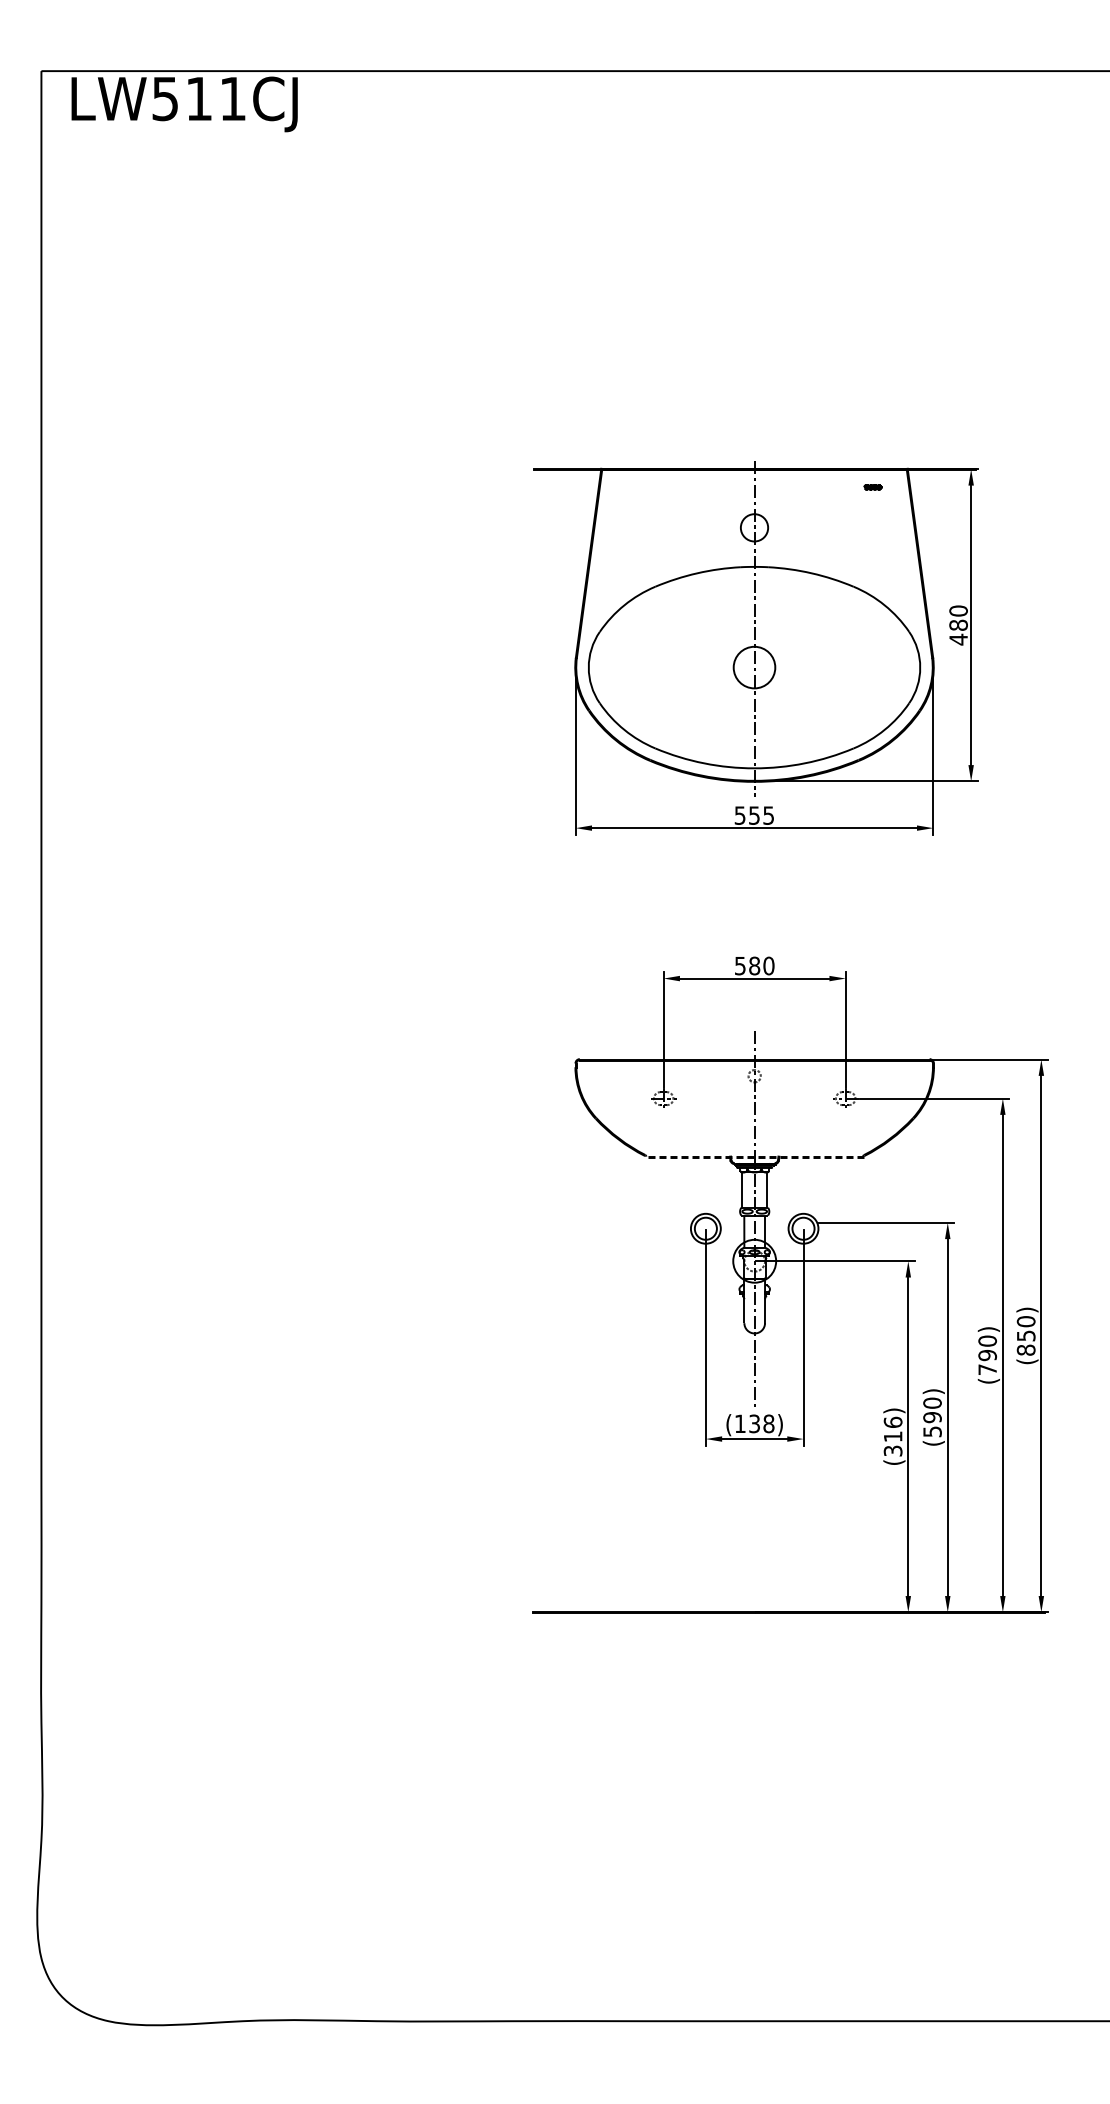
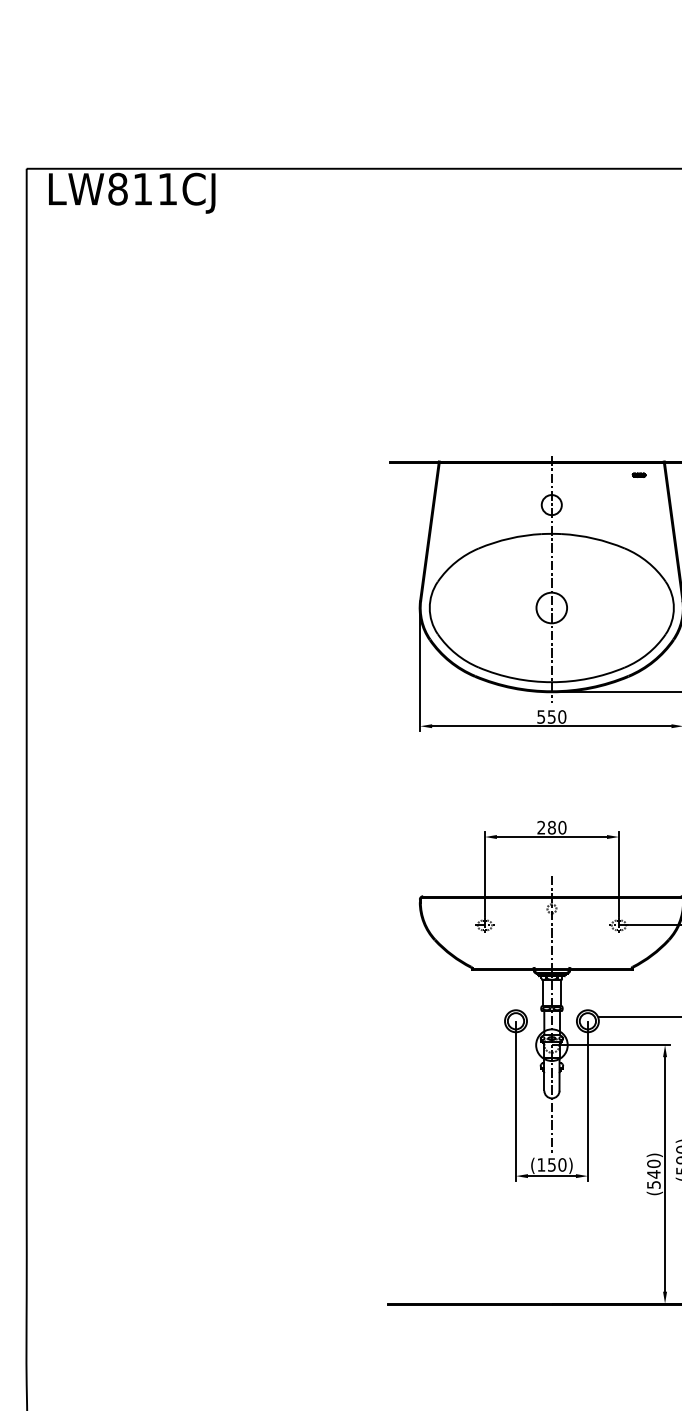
text: (165, 98) -> (118, 188), LW511CJ -> LW811CJ
text: (768, 815) -> (562, 716), 555 -> 550
text: (740, 965) -> (541, 827), 580 -> 280
line: (754, 1157) -> (551, 968), dashed -> solid
text: (761, 1423) -> (556, 1164), (138) -> (150)
text: (892, 1435) -> (653, 1173), (316) -> (540)

